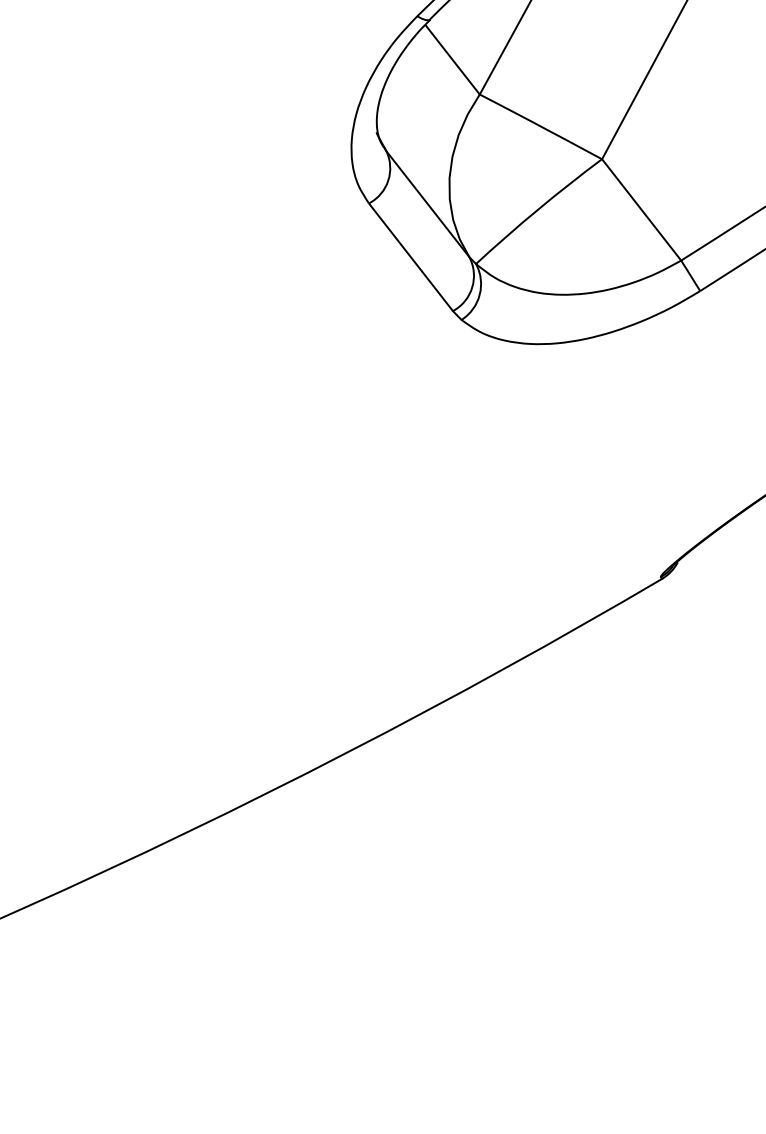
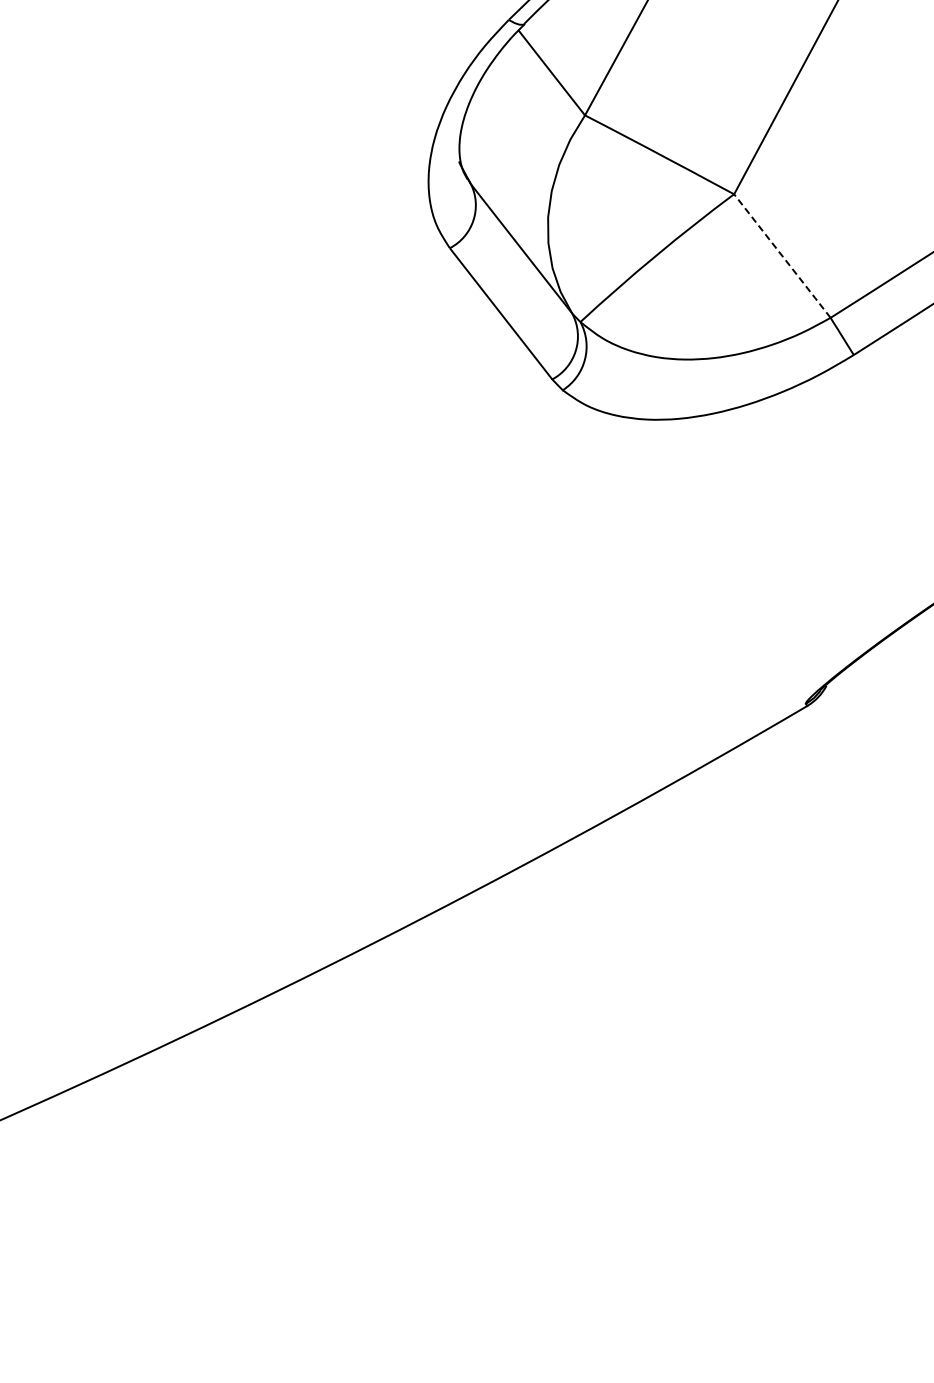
line: (641, 209) -> (782, 255), solid -> dashed

